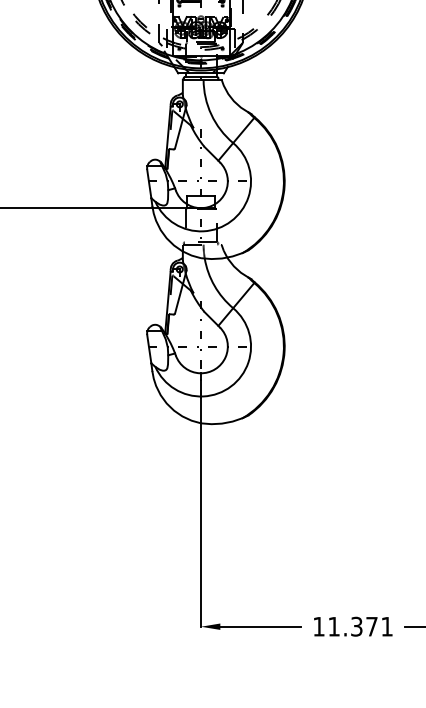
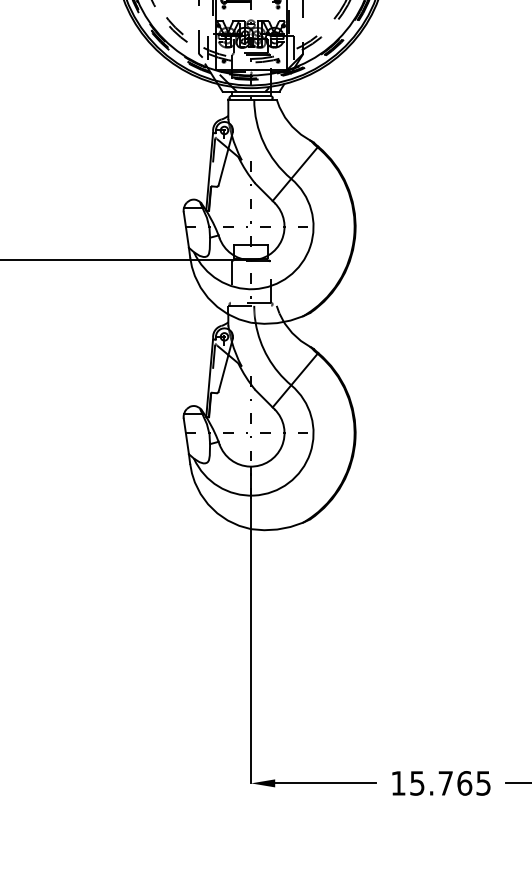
text: (360, 626) -> (450, 783), 11.371 -> 15.765

